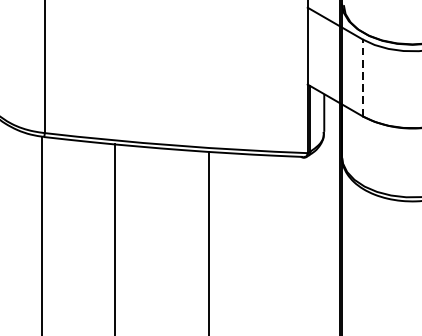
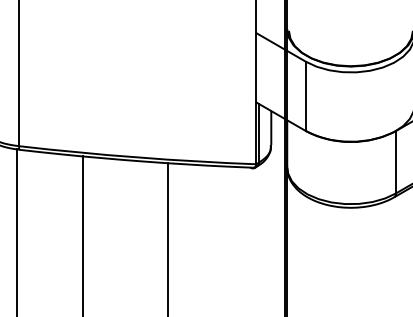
line: (362, 77) -> (305, 96), dashed -> solid

